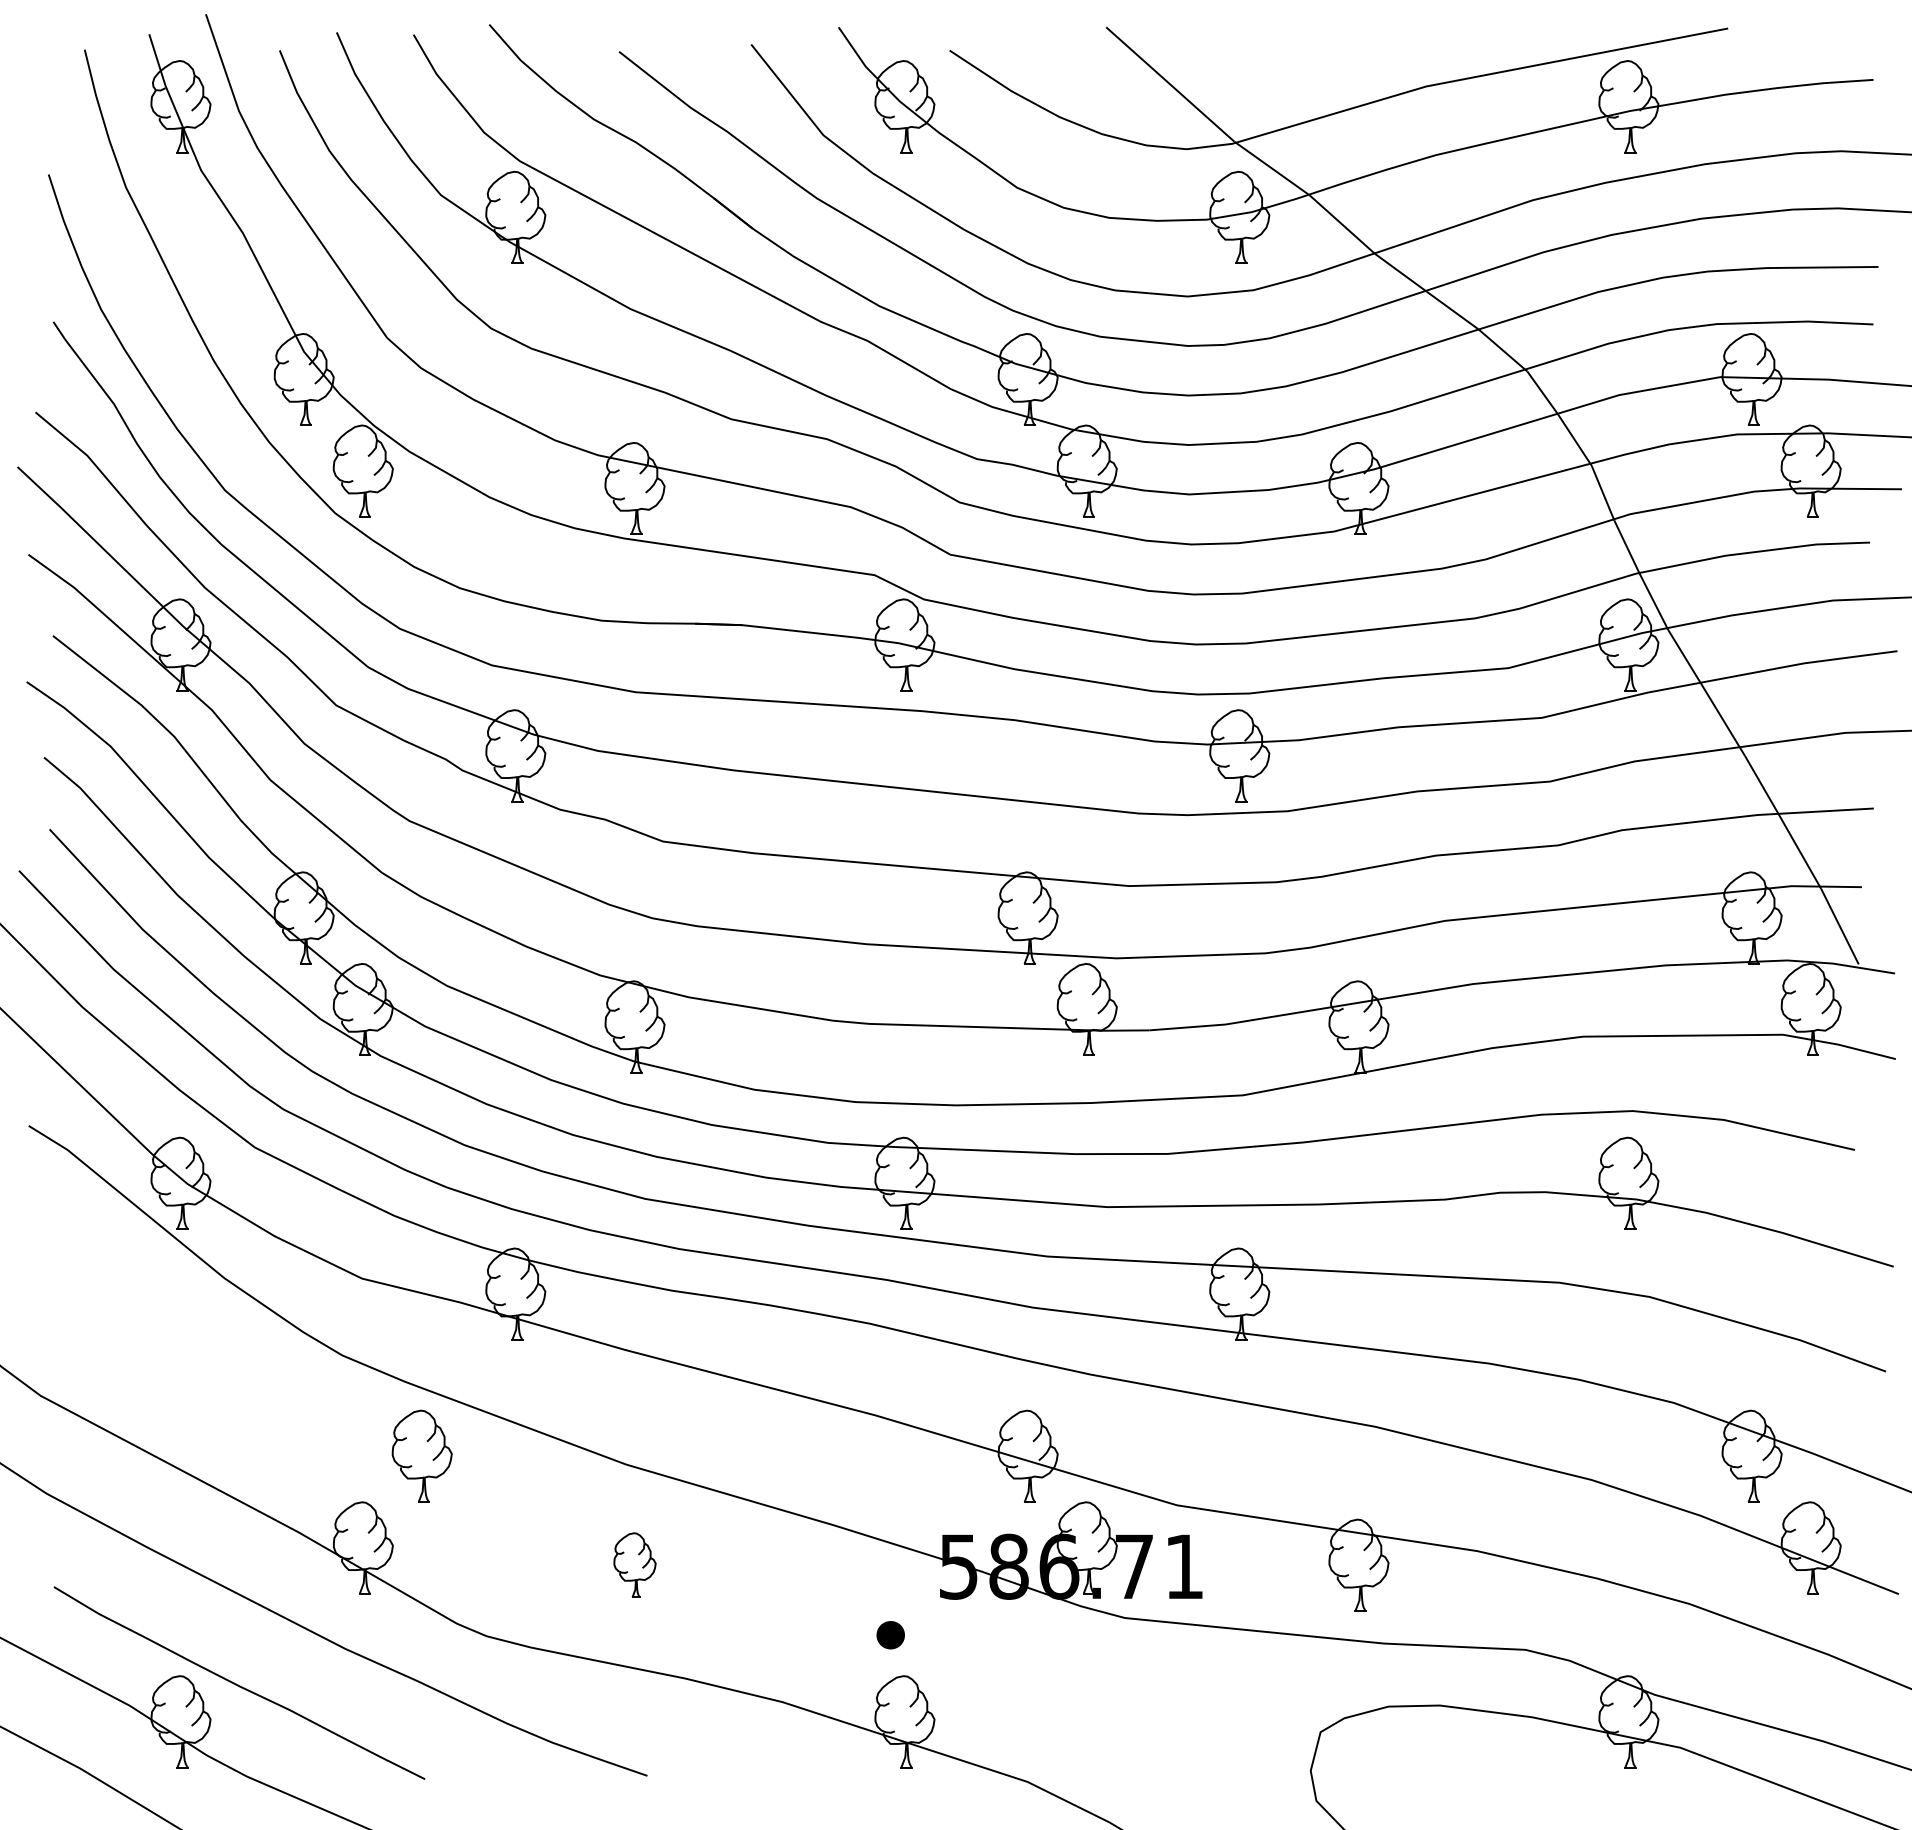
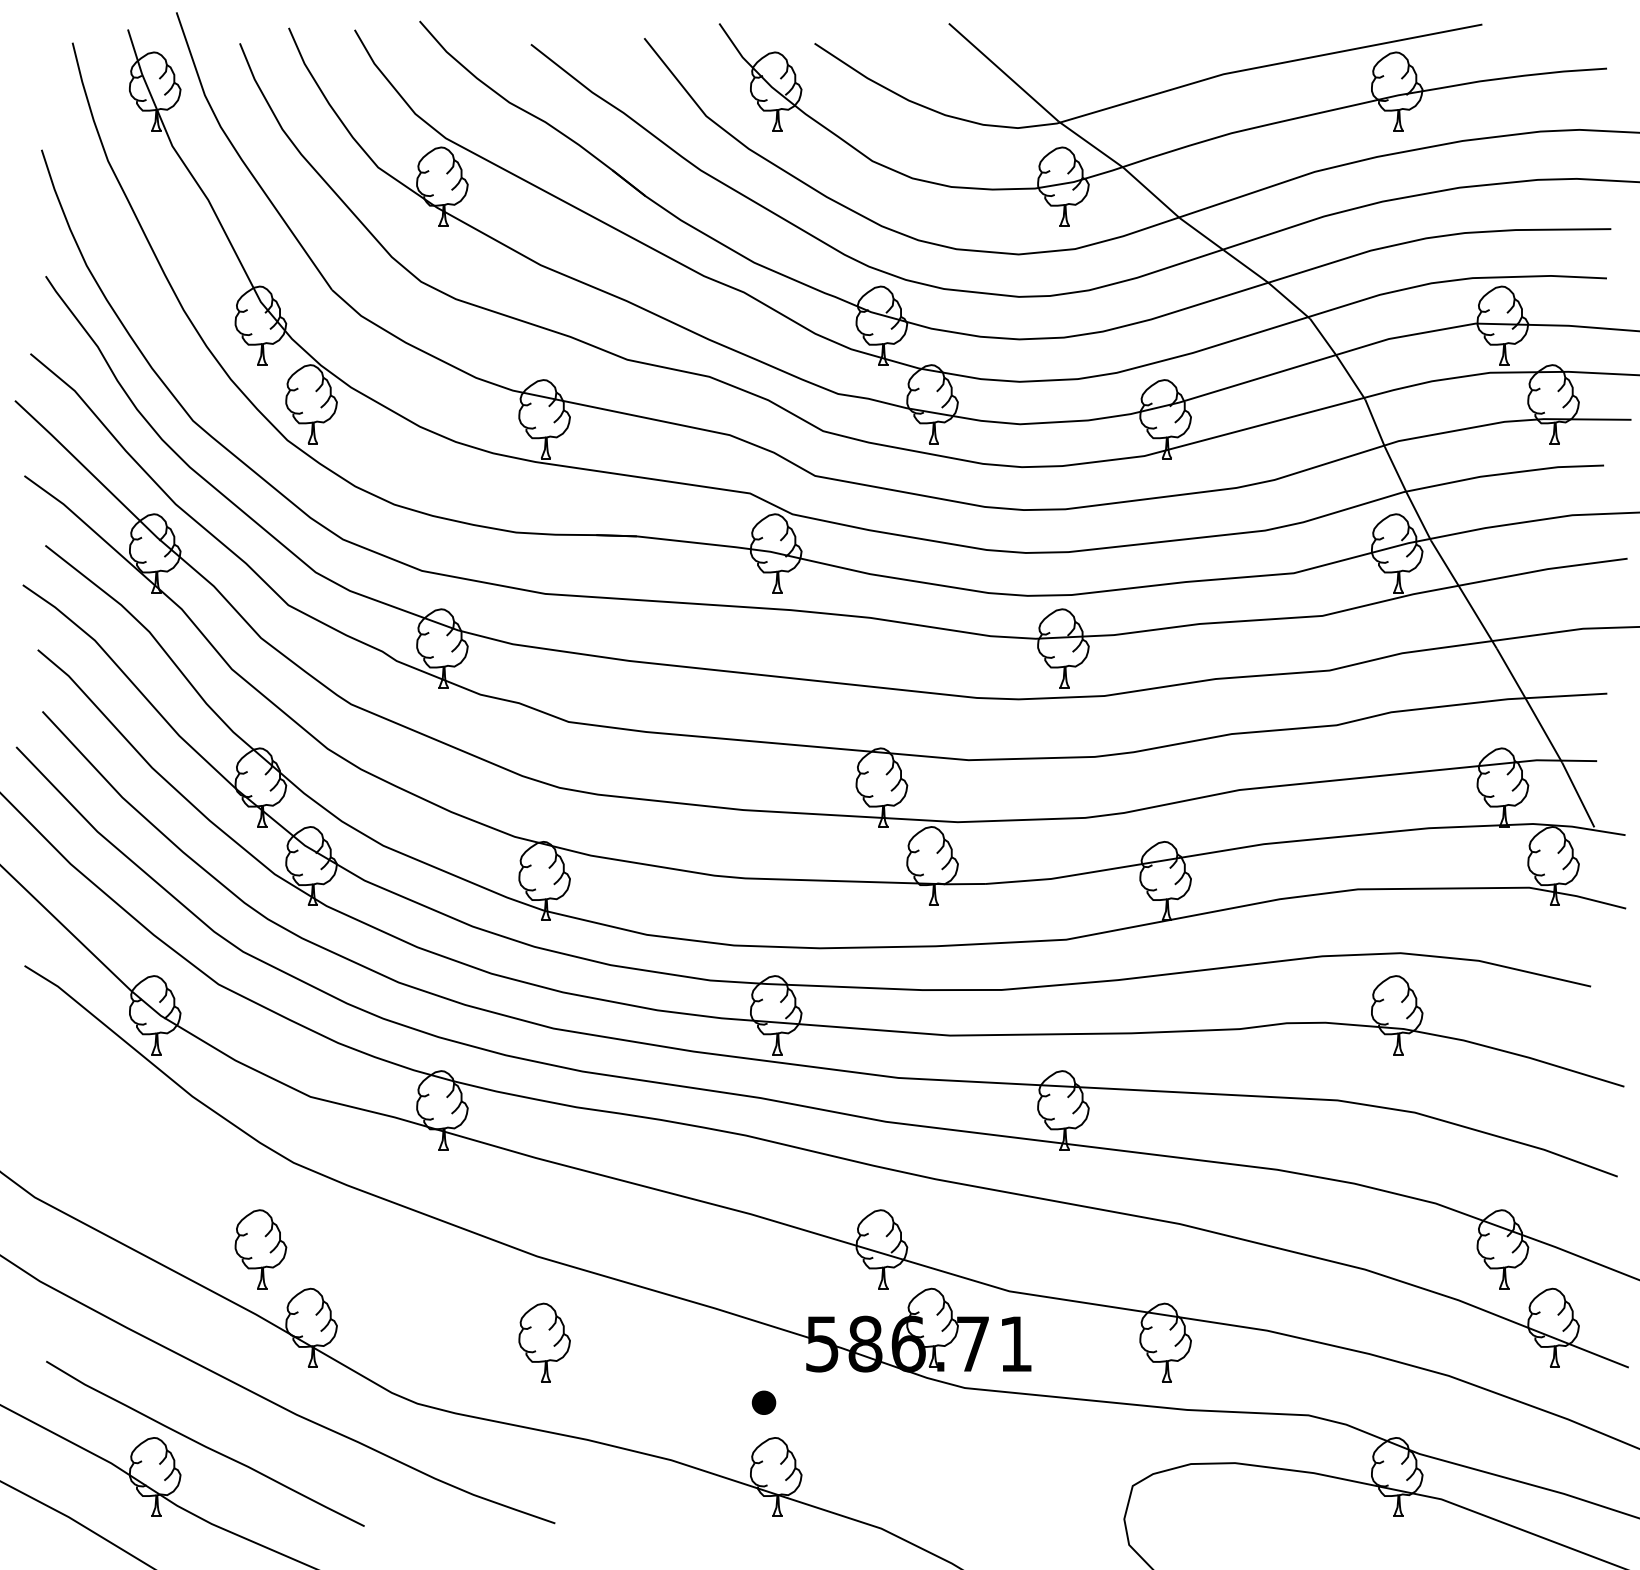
part: (421, 1455) -> (260, 1248), moved
part: (634, 1564) -> (544, 1342), size x1.43

